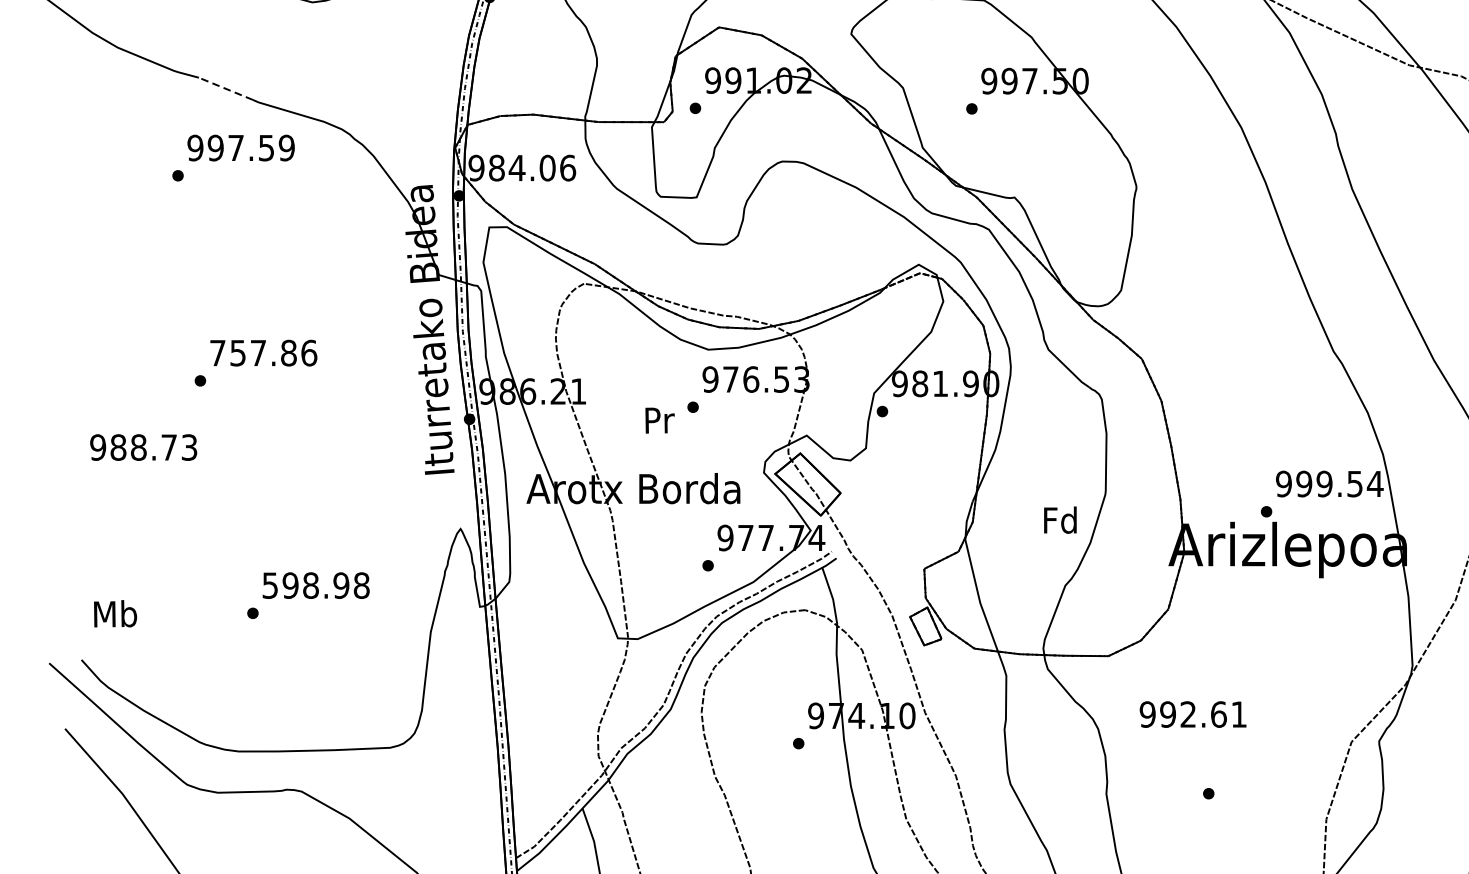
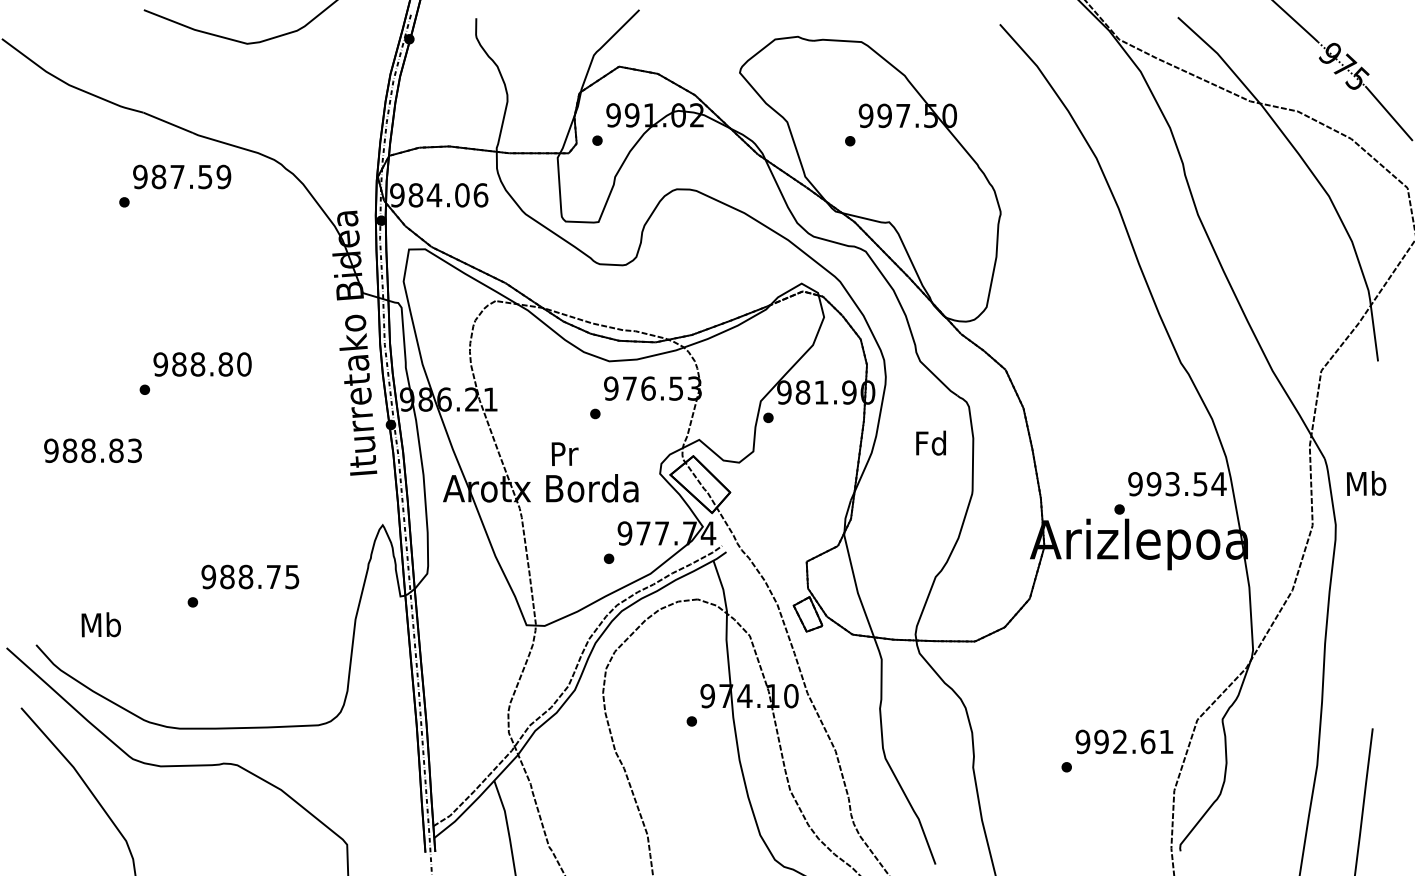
line: (226, 88) -> (168, 122), dashed -> solid
text: (215, 148) -> (158, 177), 997.59 -> 987.59
text: (263, 353) -> (202, 364), 757.86 -> 988.80
text: (659, 419) -> (564, 453), moved
text: (169, 447) -> (116, 450), 988.73 -> 988.83
text: (1324, 484) -> (1172, 484), 999.54 -> 993.54
text: (1059, 519) -> (930, 442), moved
text: (315, 585) -> (250, 576), 598.98 -> 988.75
text: (114, 613) -> (100, 624), moved
text: (1193, 714) -> (1124, 741), moved

